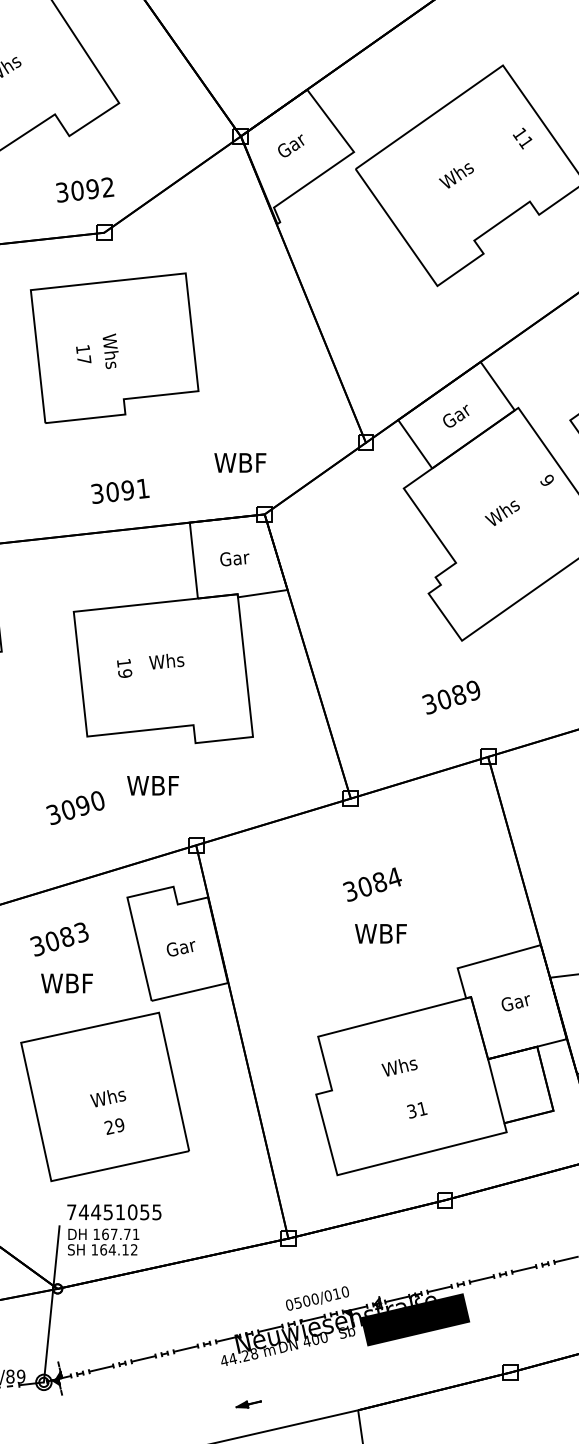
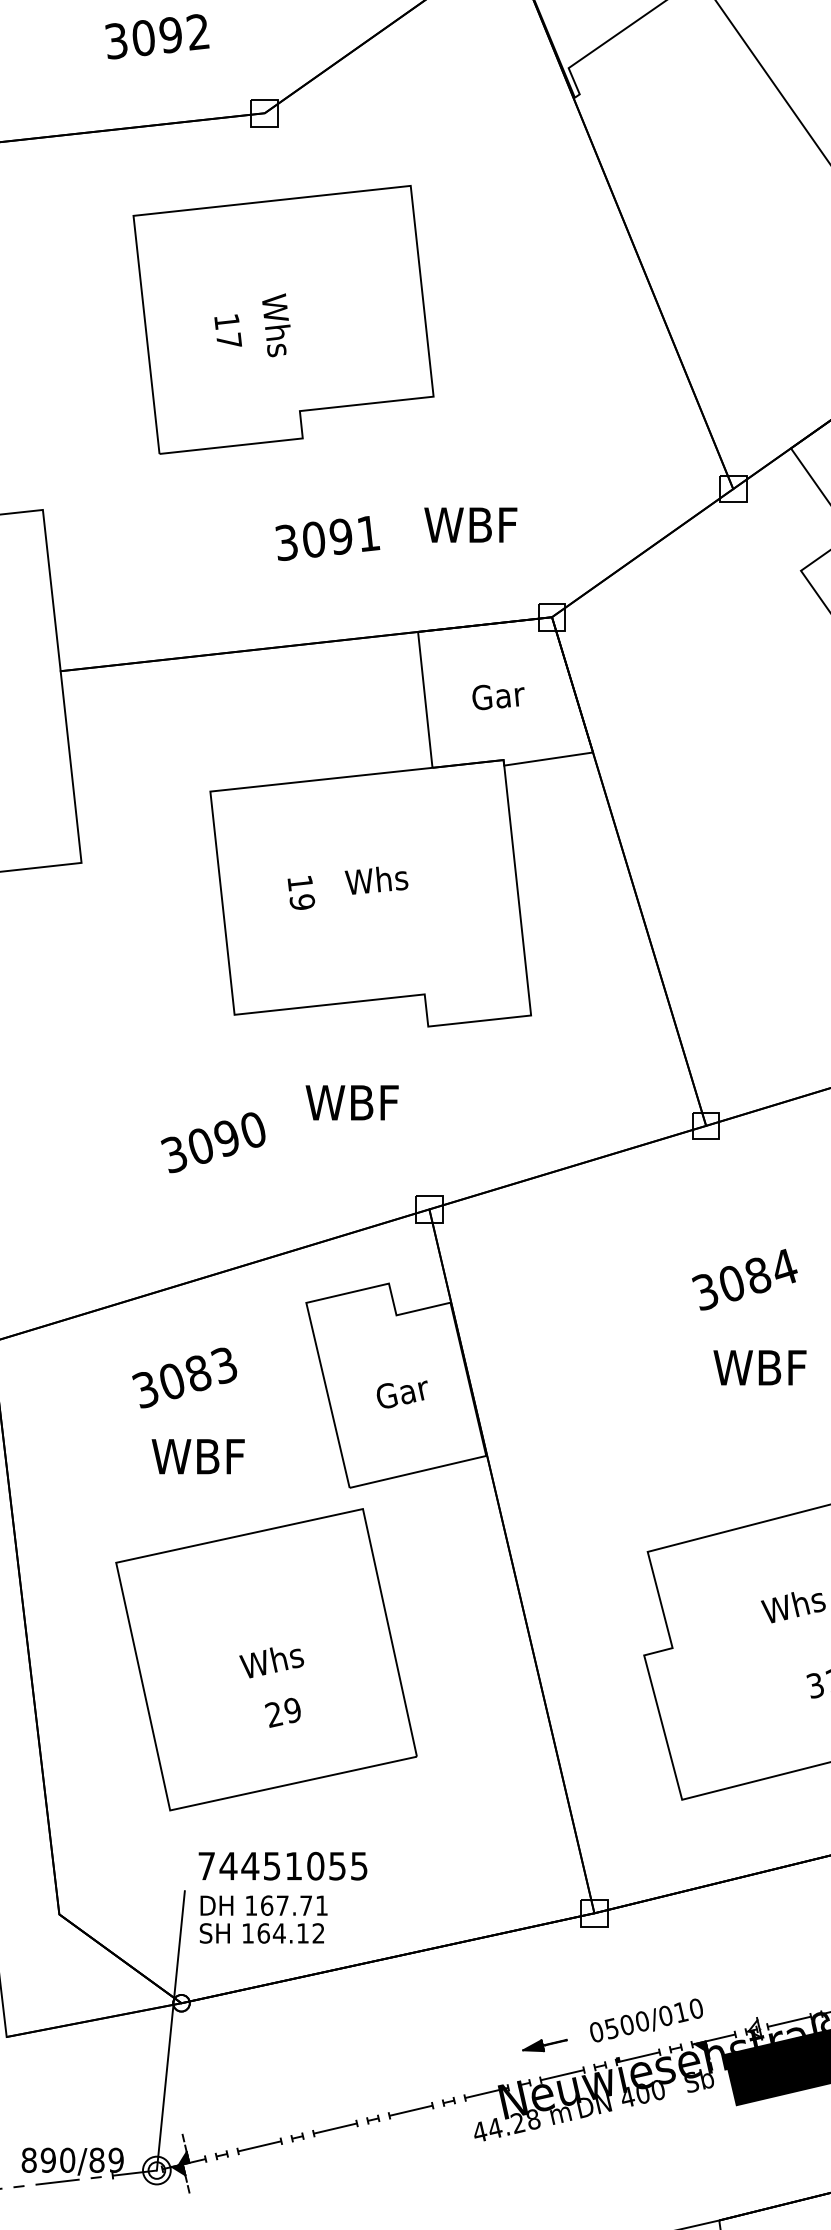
text: (85, 189) -> (157, 35), moved
text: (240, 462) -> (471, 524), moved
text: (120, 491) -> (327, 538), moved
part: (248, 1404) -> (544, 2045), moved

